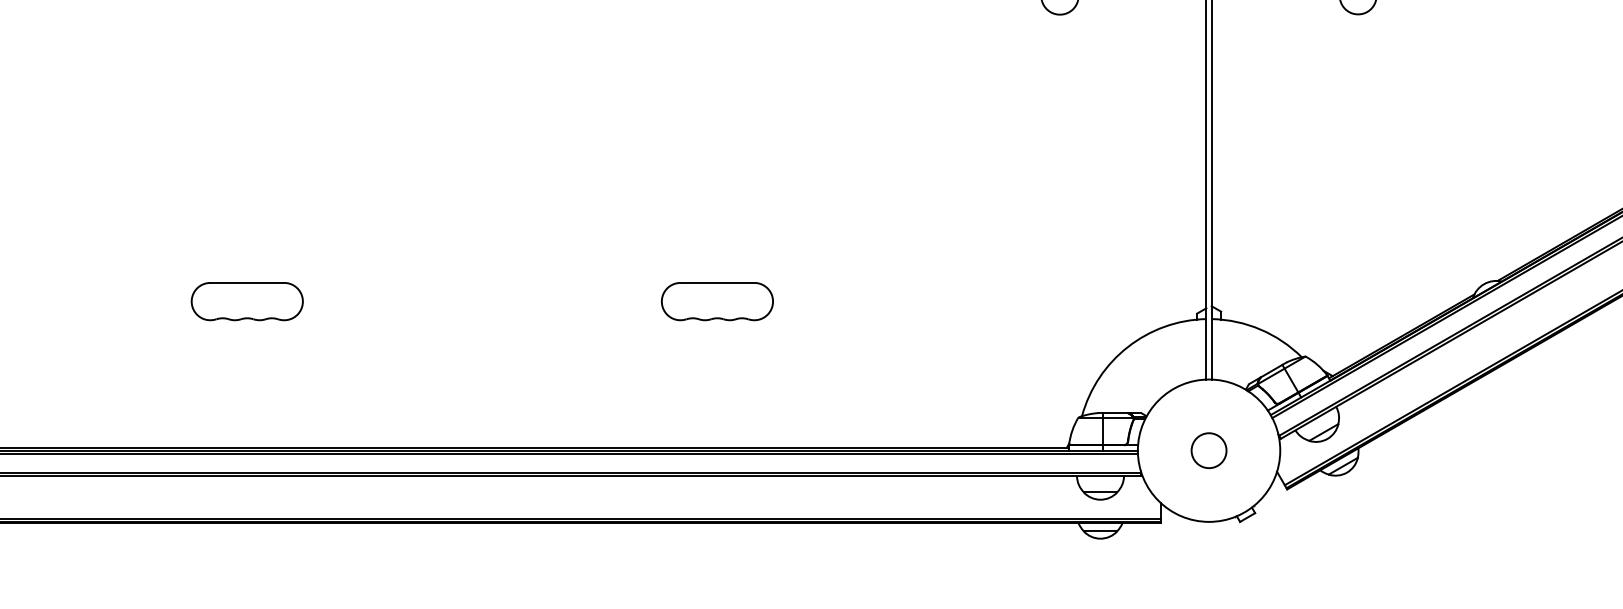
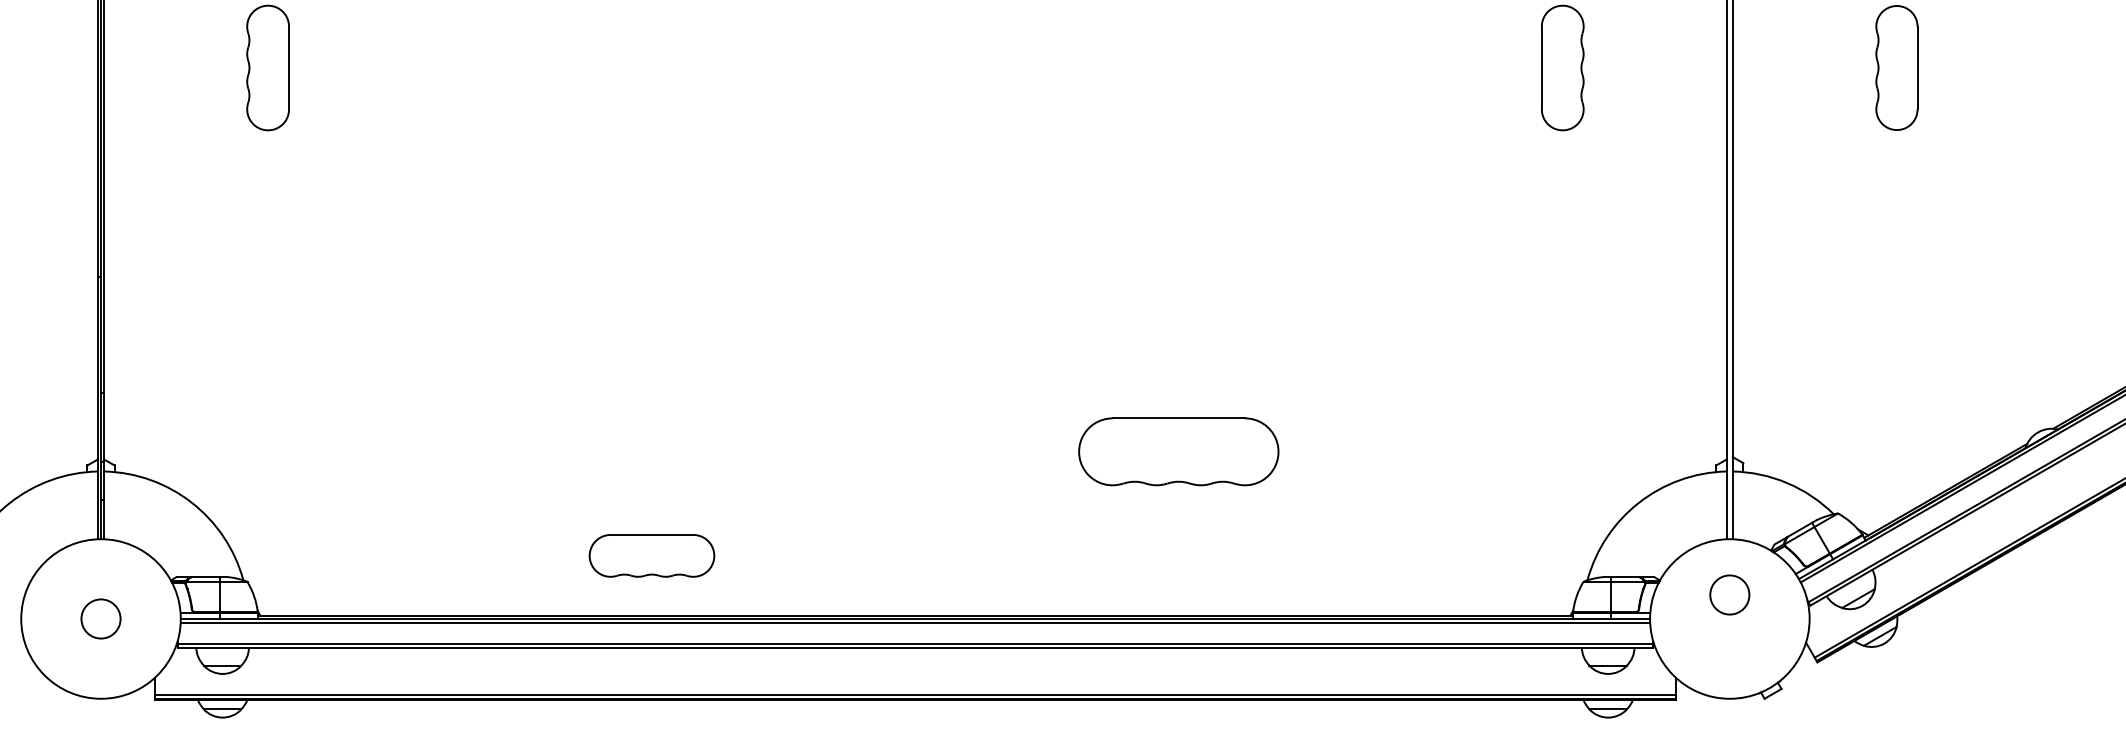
part: (246, 301) -> (651, 555), moved
part: (717, 301) -> (1178, 451), size x1.6
circle: (1208, 450) -> (1729, 594), moved

